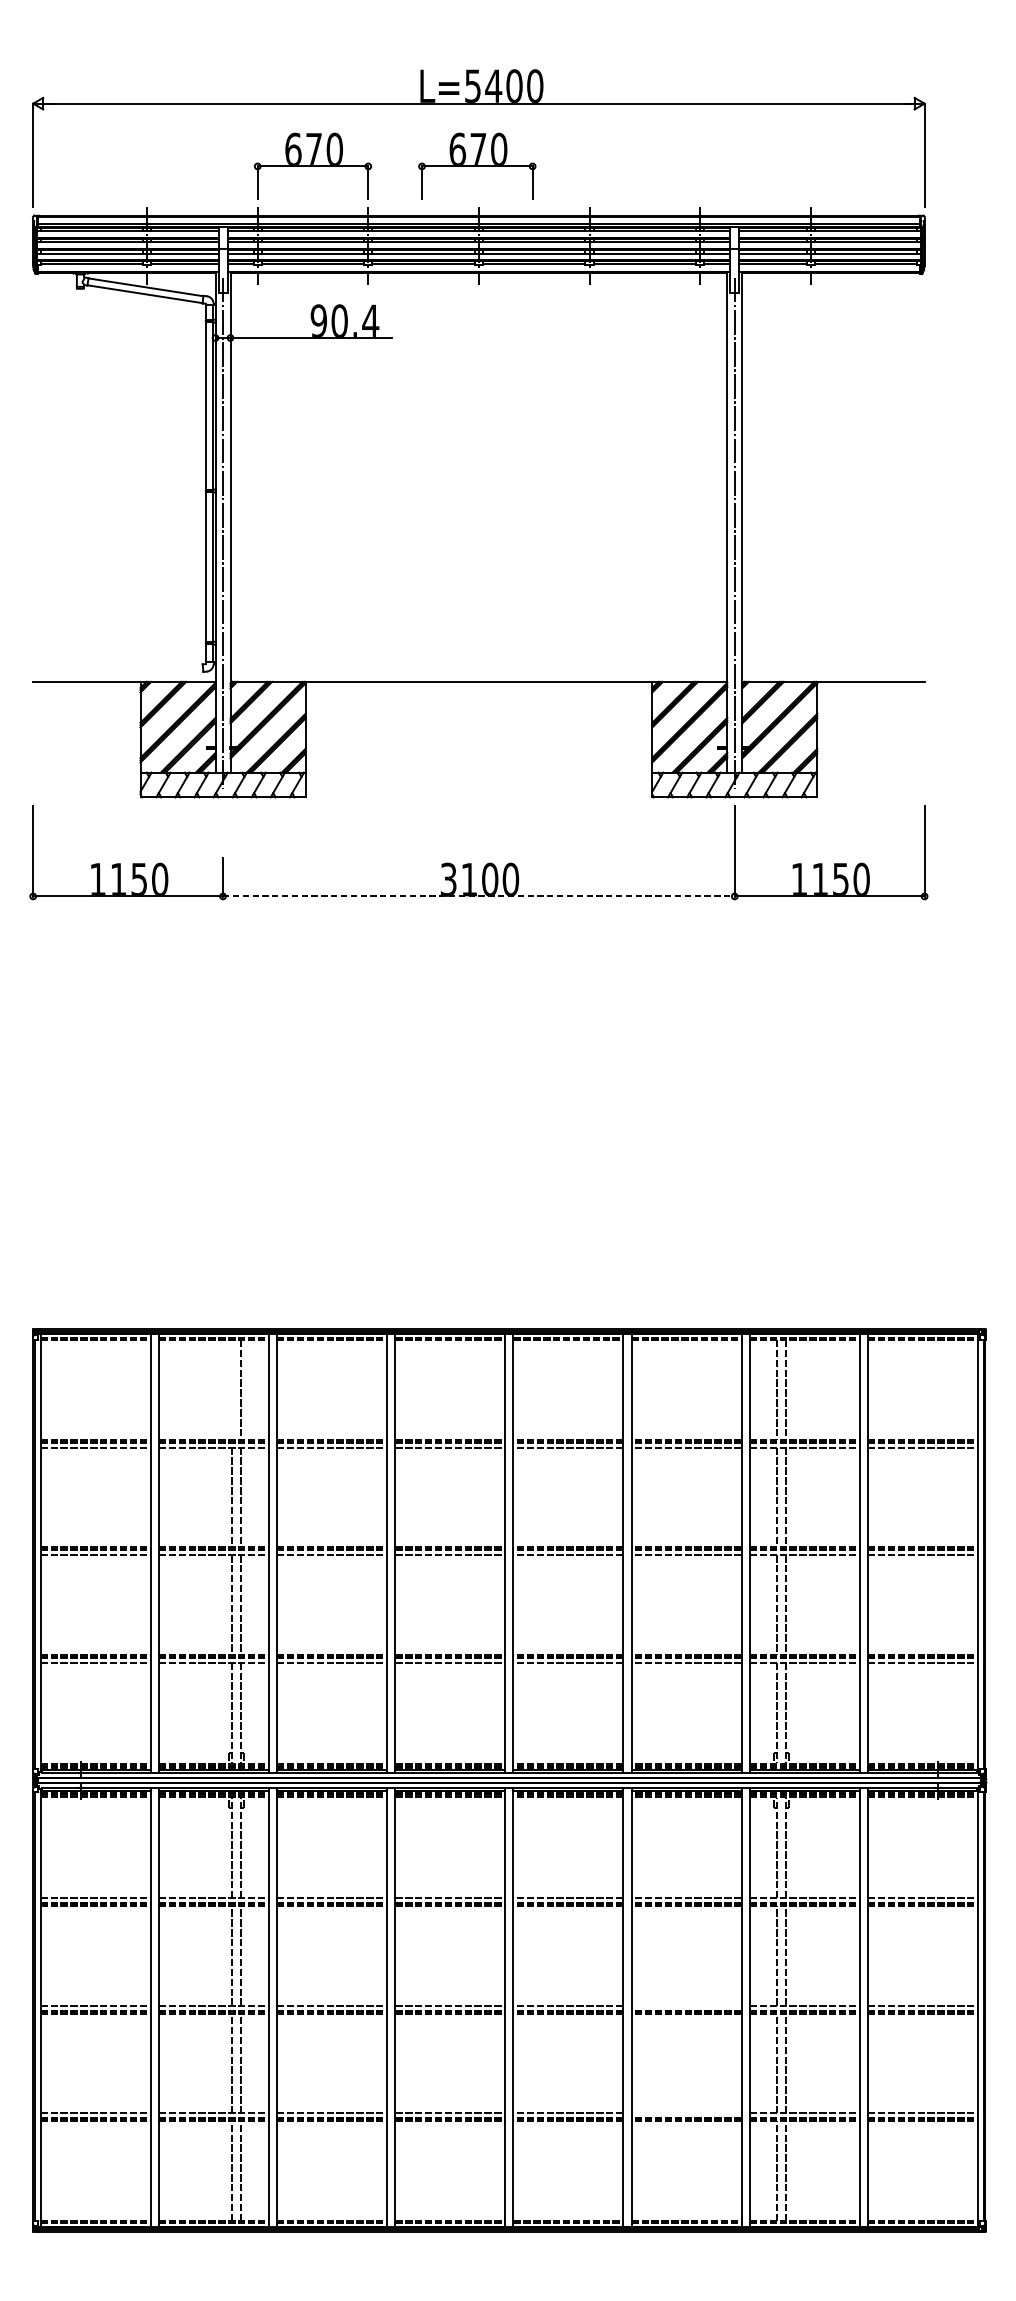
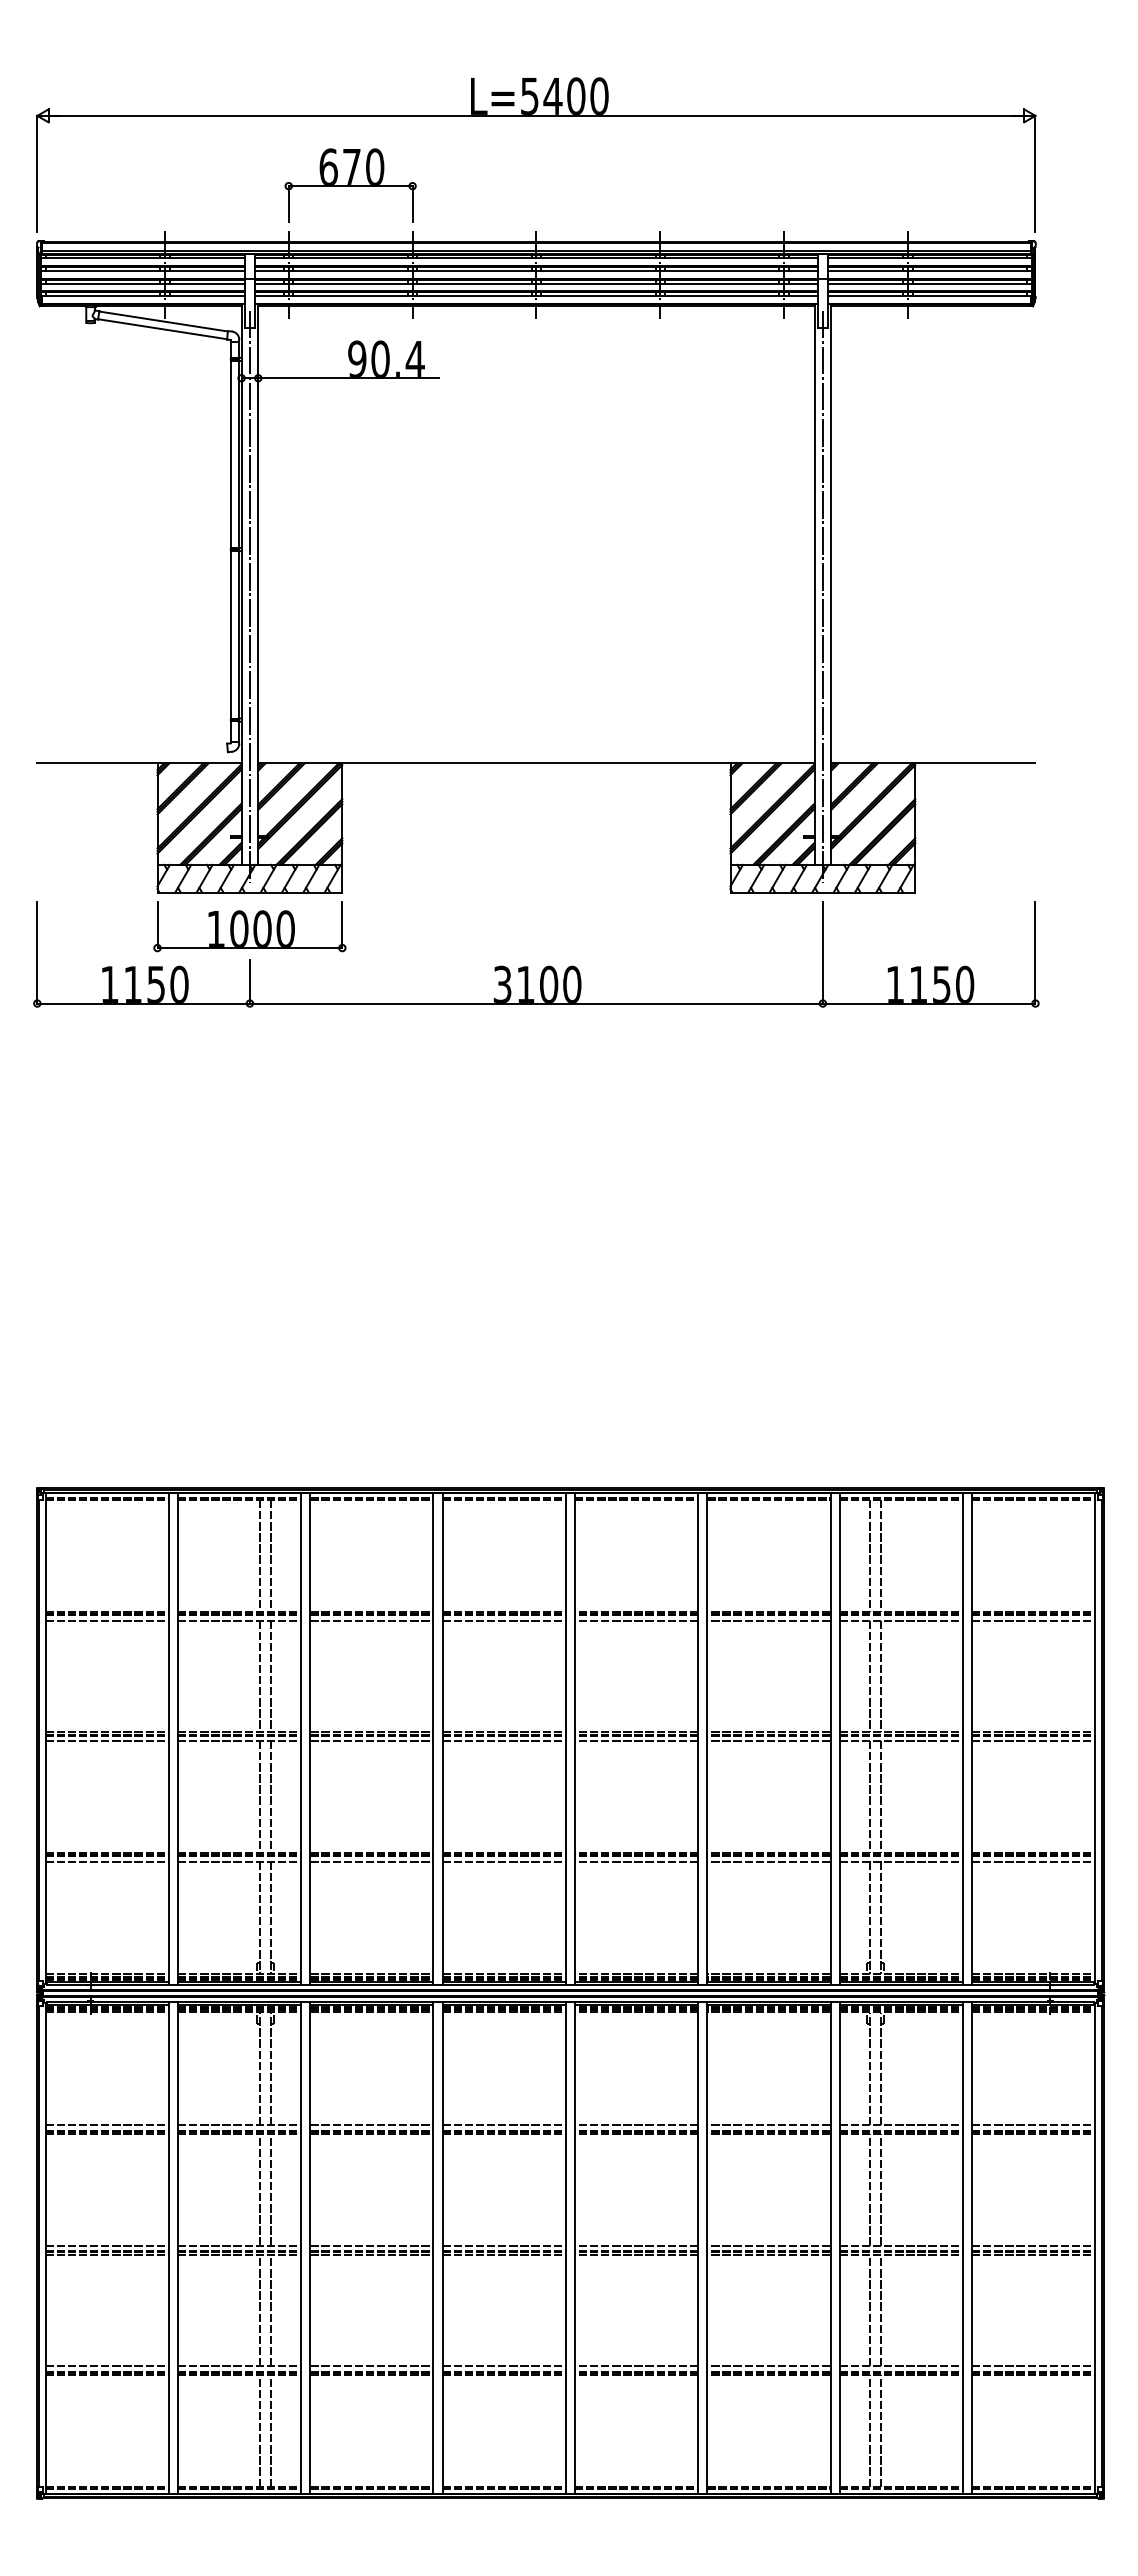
part: (477, 165) -> (534, 185), removed
part: (222, 827) -> (249, 926), added
line: (478, 896) -> (536, 1003), dashed -> solid
line: (232, 1389) -> (260, 1555), added
line: (686, 2005) -> (768, 2245), added
line: (686, 2113) -> (768, 2366), added

